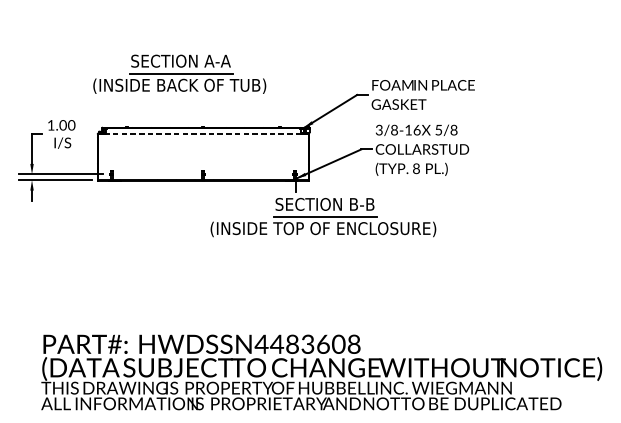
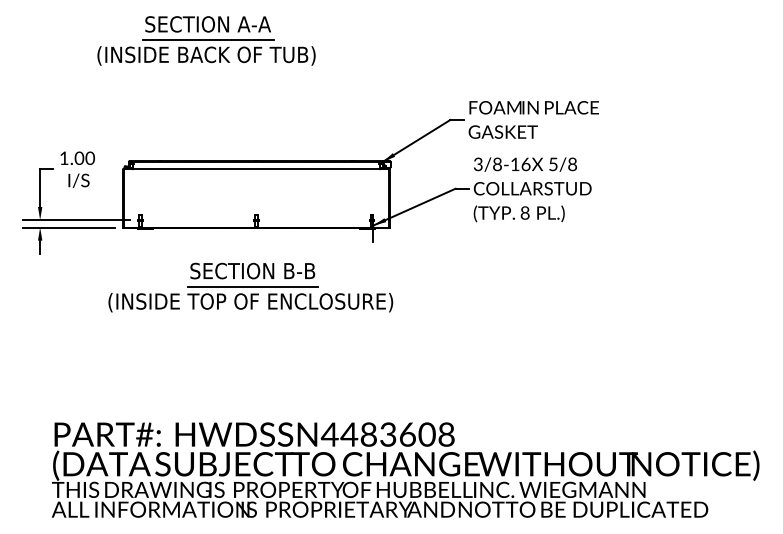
part: (179, 73) -> (206, 40), moved
line: (203, 134) -> (256, 169), dashed -> solid
part: (323, 217) -> (250, 287), moved

